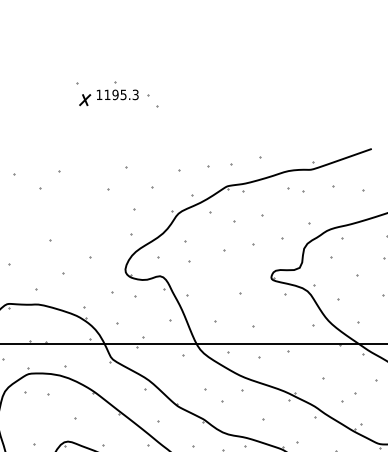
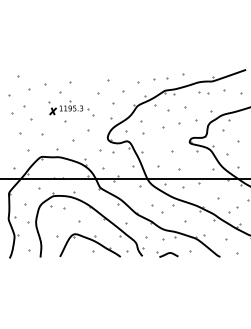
part: (117, 94) -> (71, 108), moved

